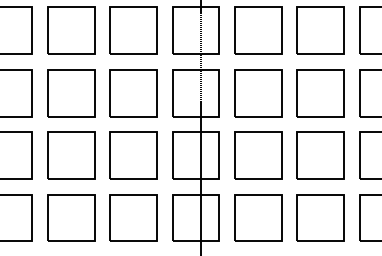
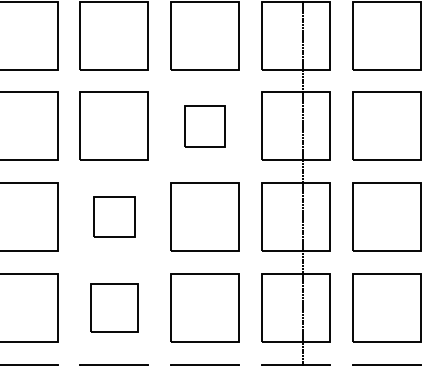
part: (133, 93) -> (204, 126), size x0.6
part: (71, 155) -> (114, 216), size x0.6
part: (71, 217) -> (114, 307), size x0.7

